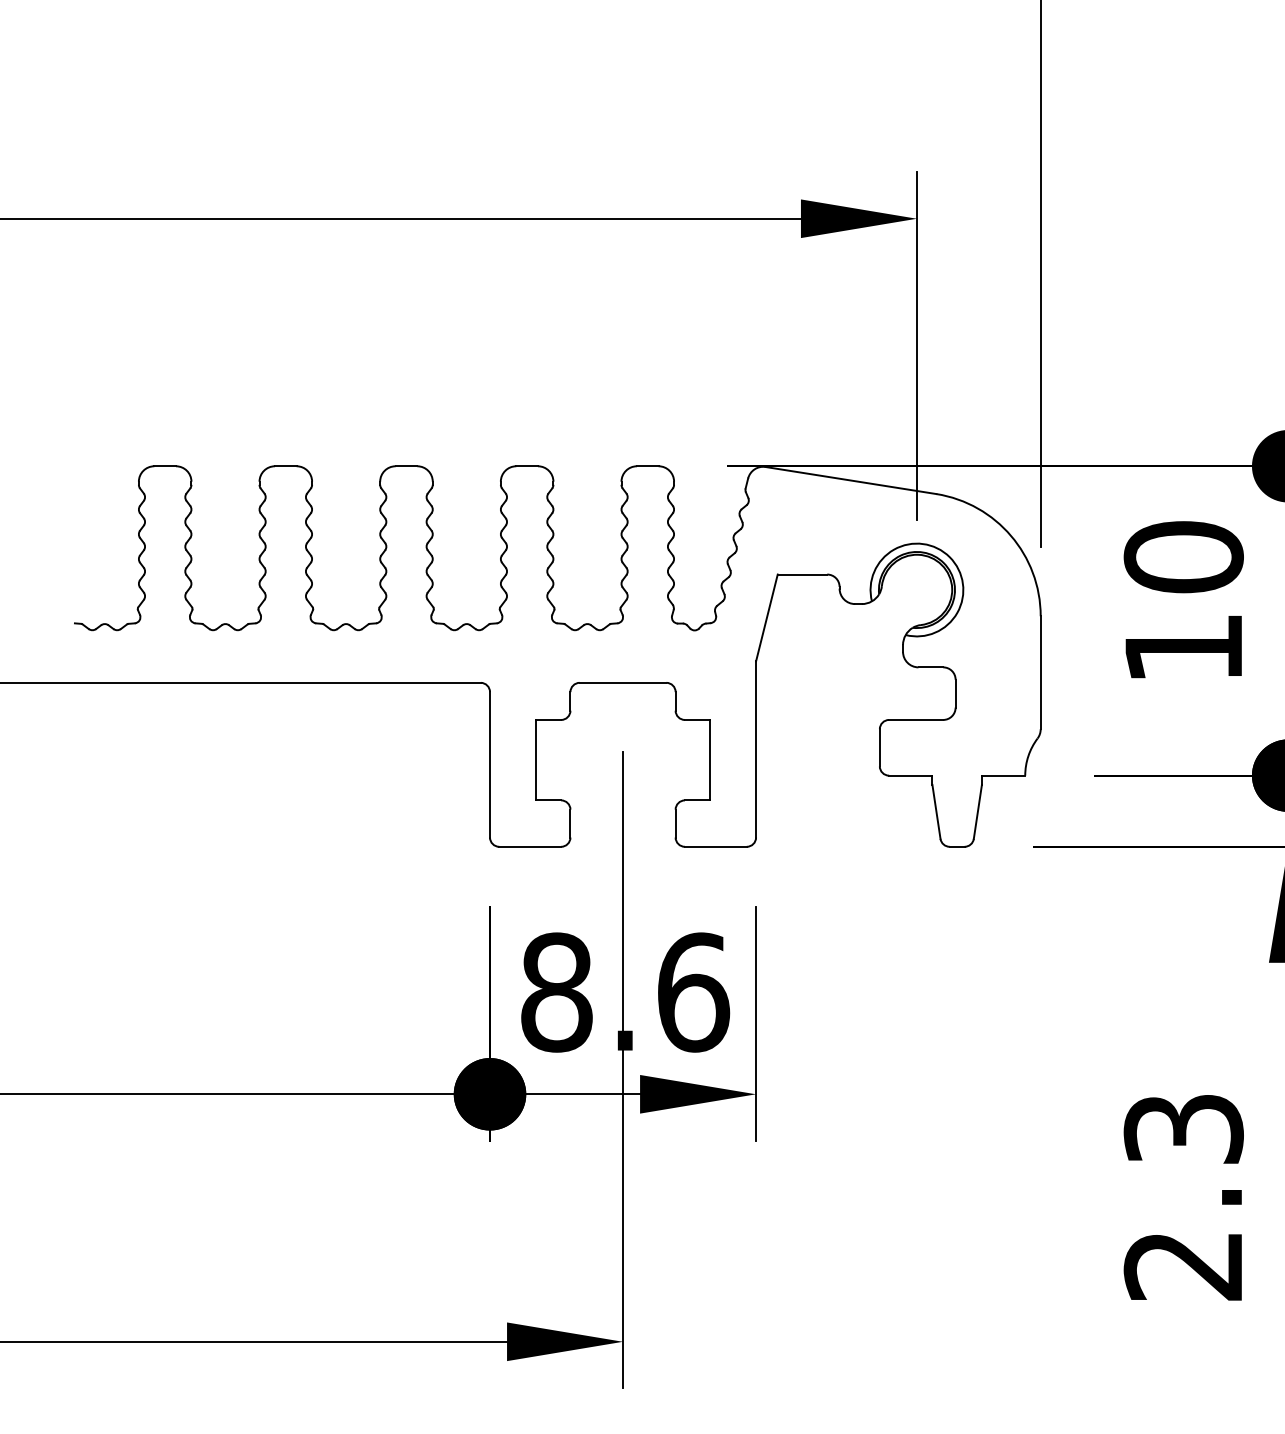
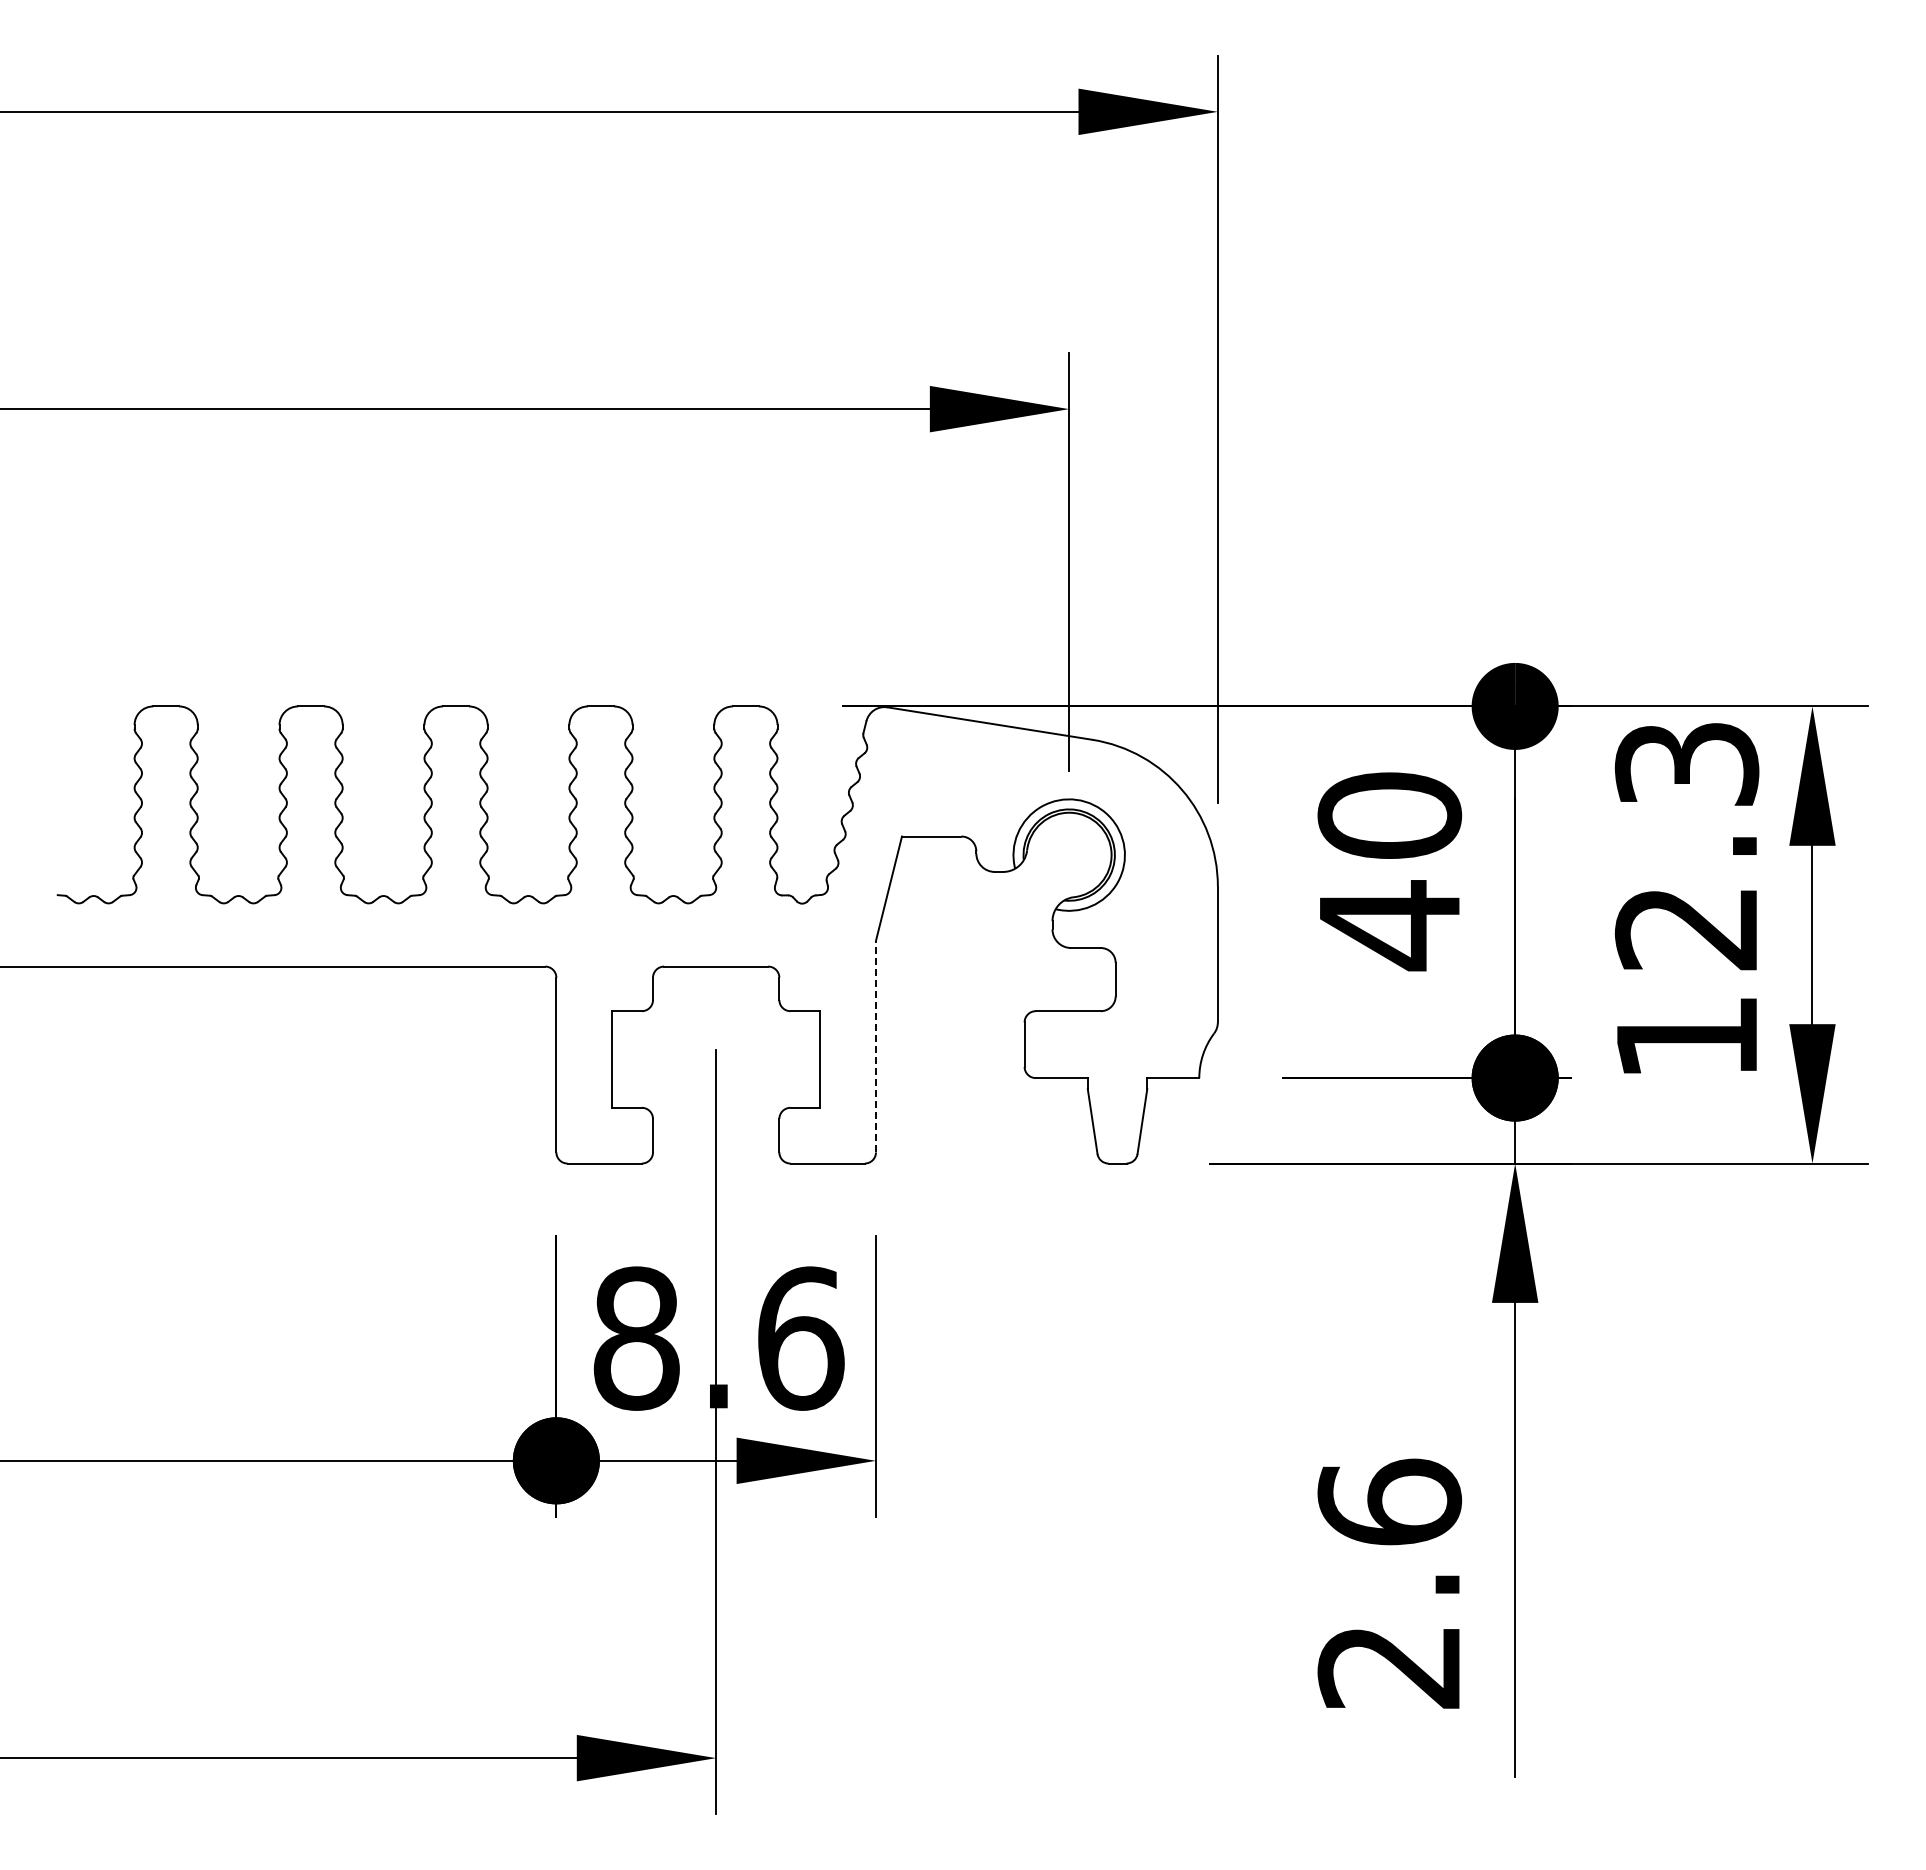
text: (1183, 648) -> (1389, 925), 10 -> 40
line: (755, 749) -> (875, 1046), solid -> dashed
text: (1183, 1128) -> (1389, 1501), 2.3 -> 2.6

